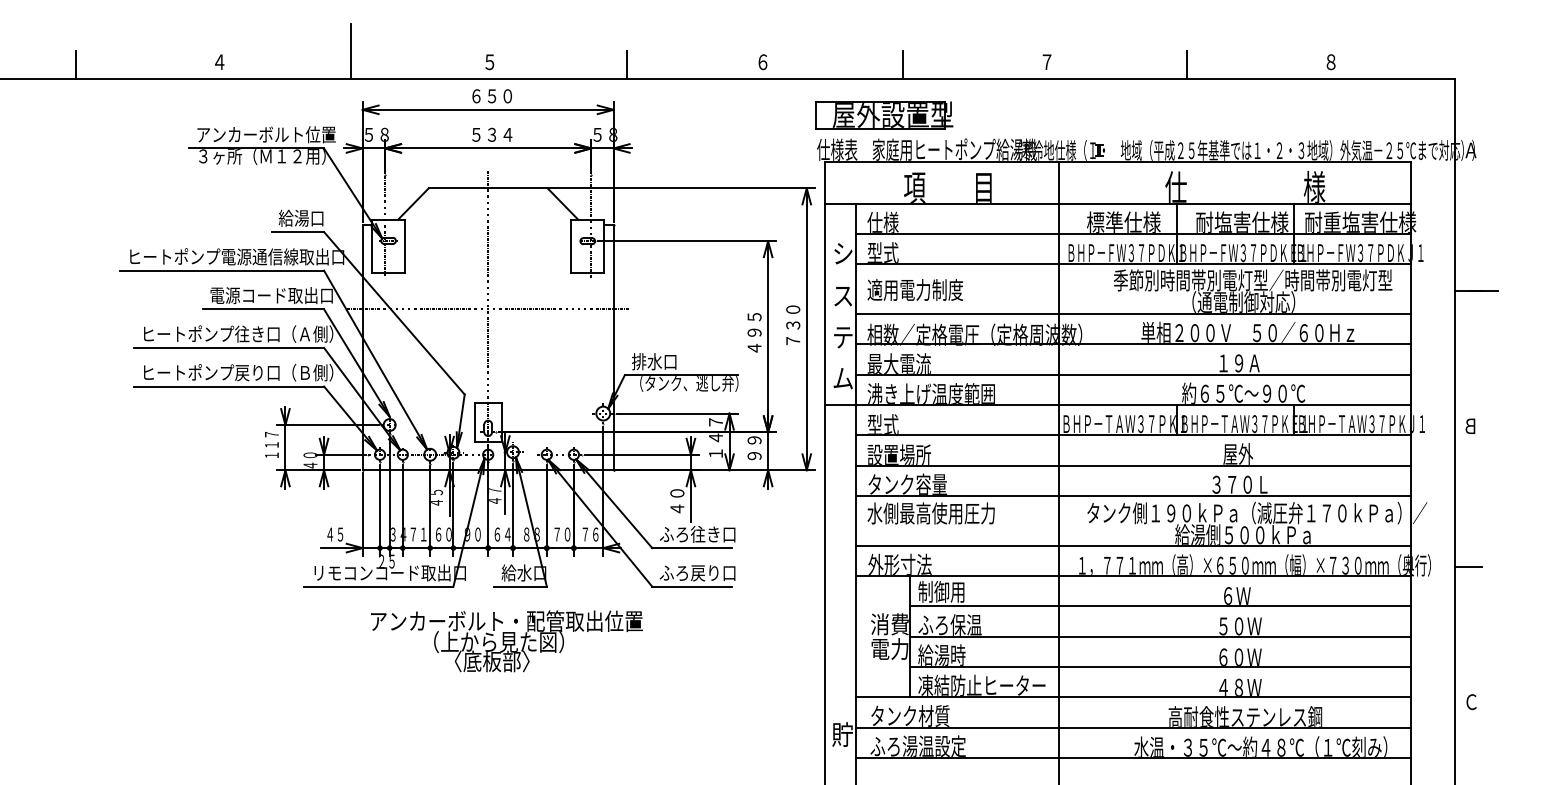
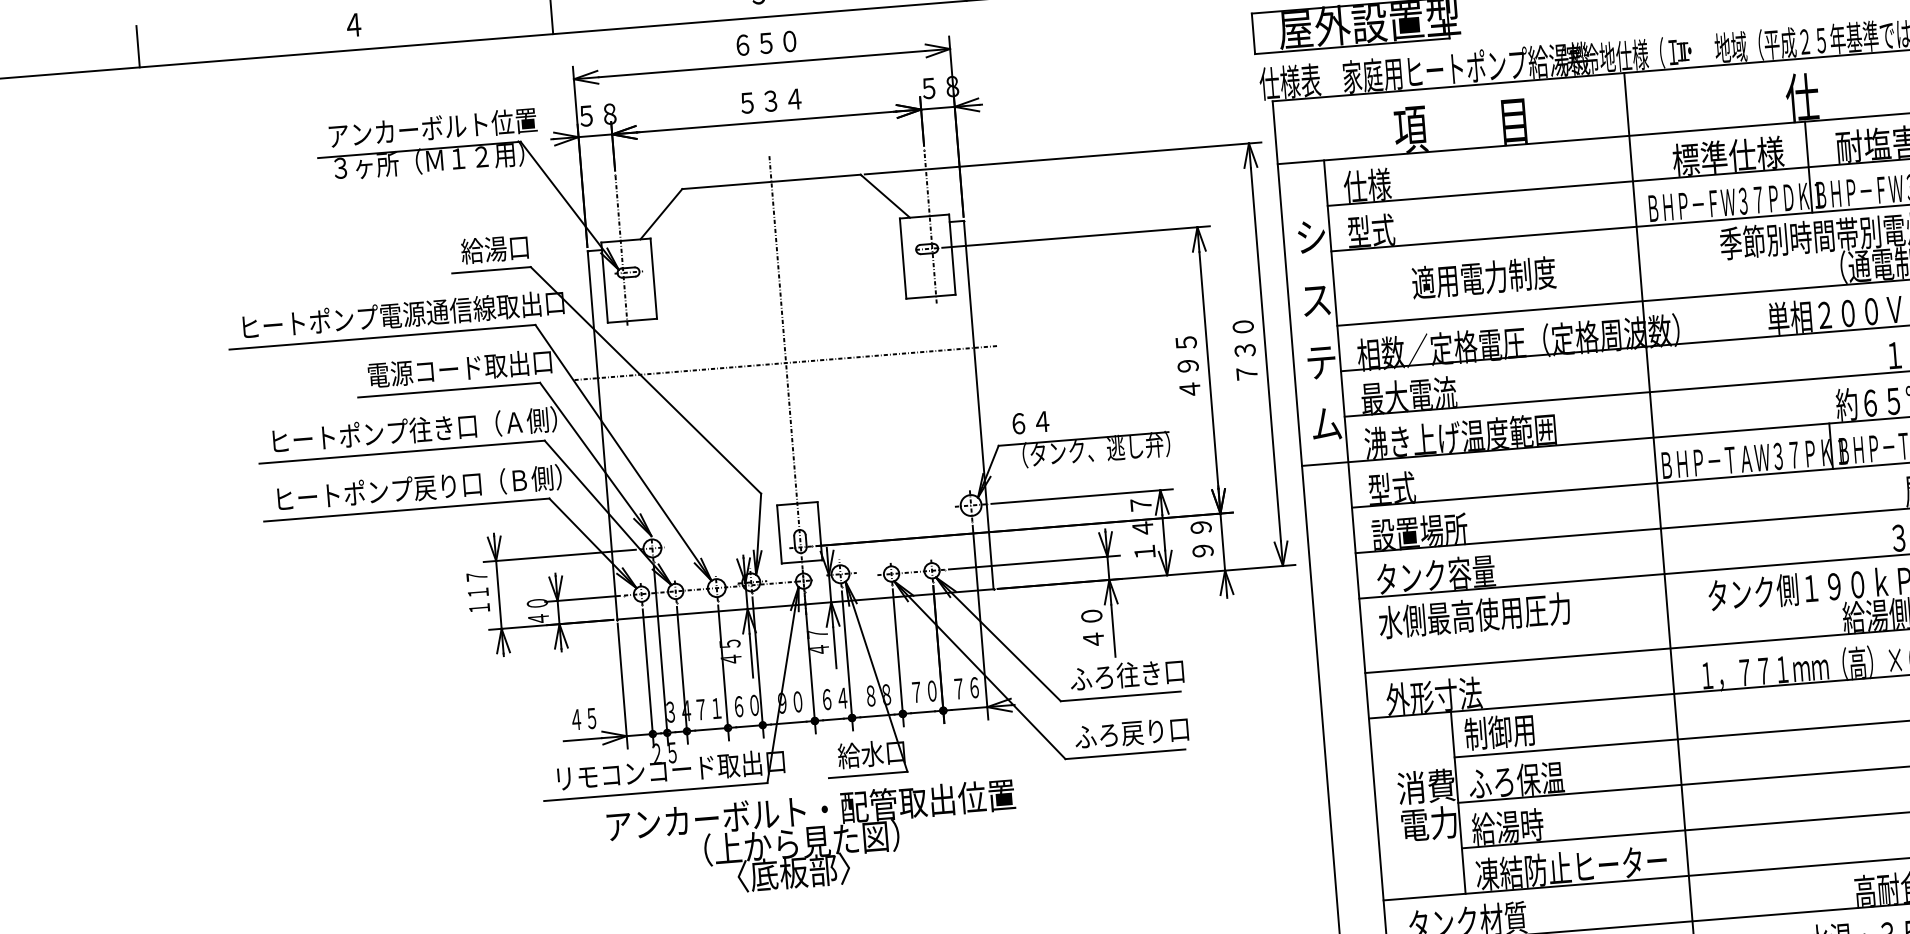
text: (915, 289) -> (1484, 277), moved
text: (654, 361) -> (1041, 421), 排水口 -> ６４
text: (506, 641) -> (812, 840), moved

